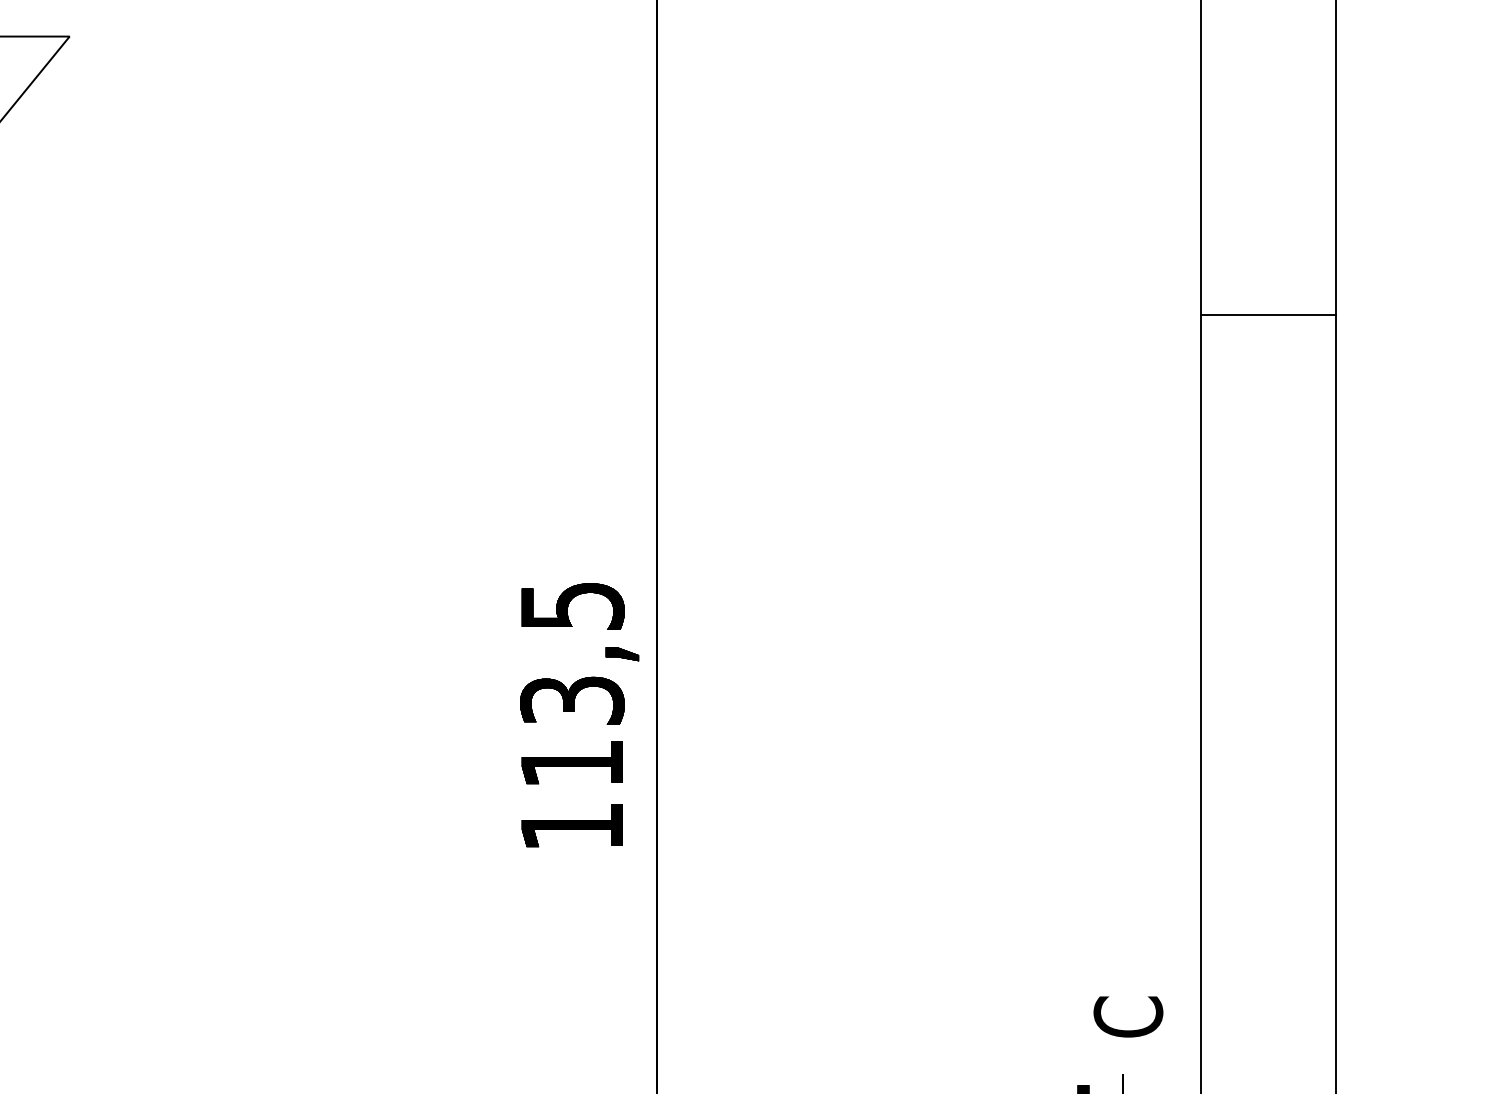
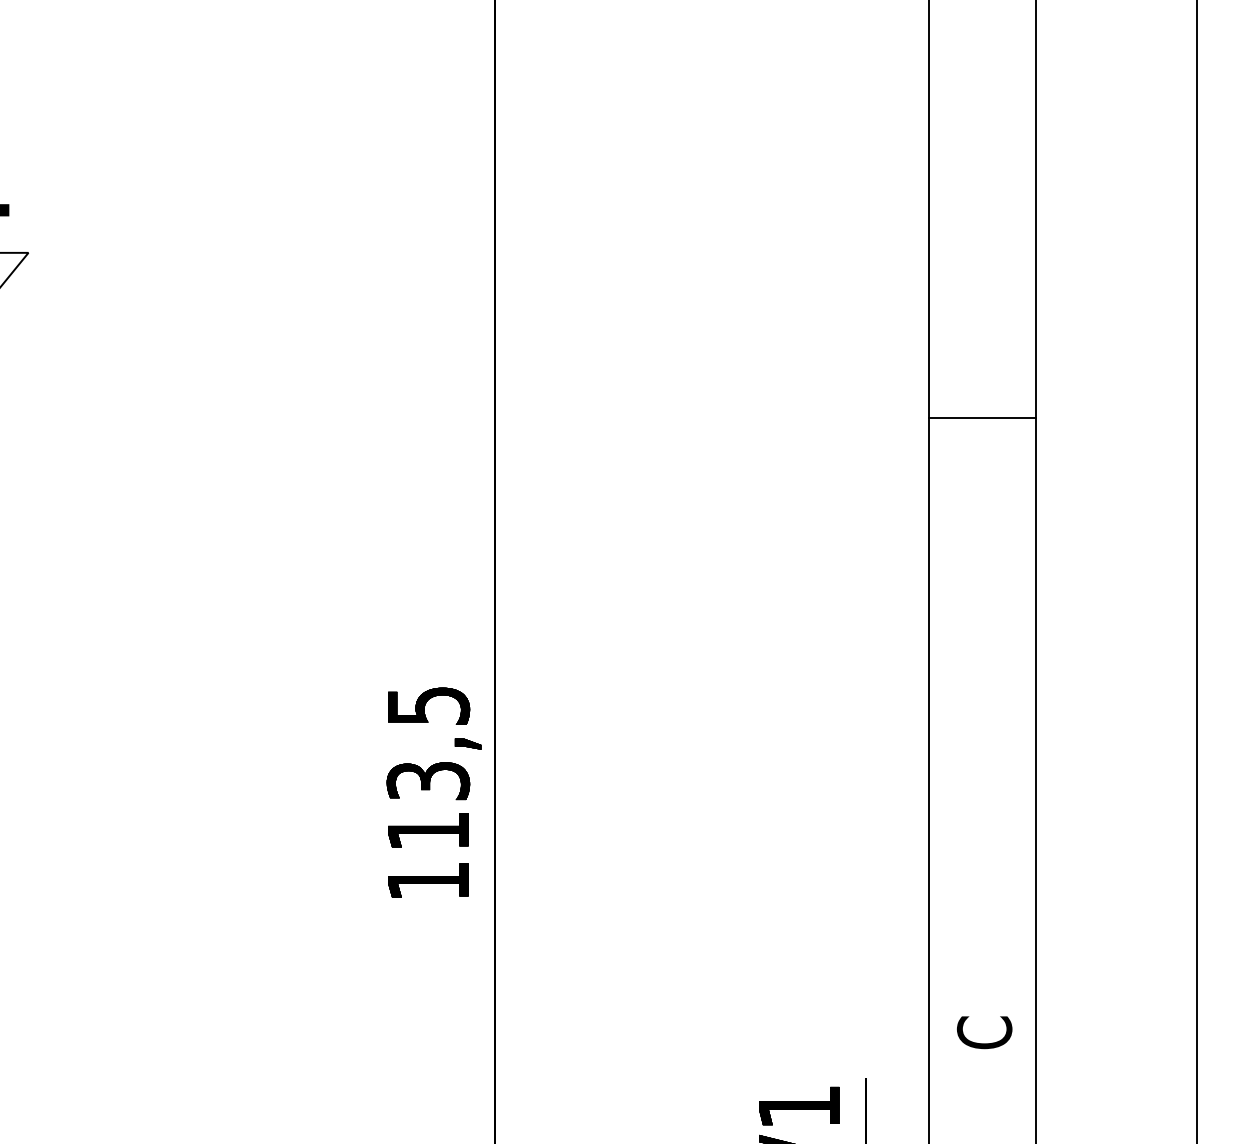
line: (1267, 315) -> (981, 418), moved
text: (1128, 1016) -> (984, 1032), moved

